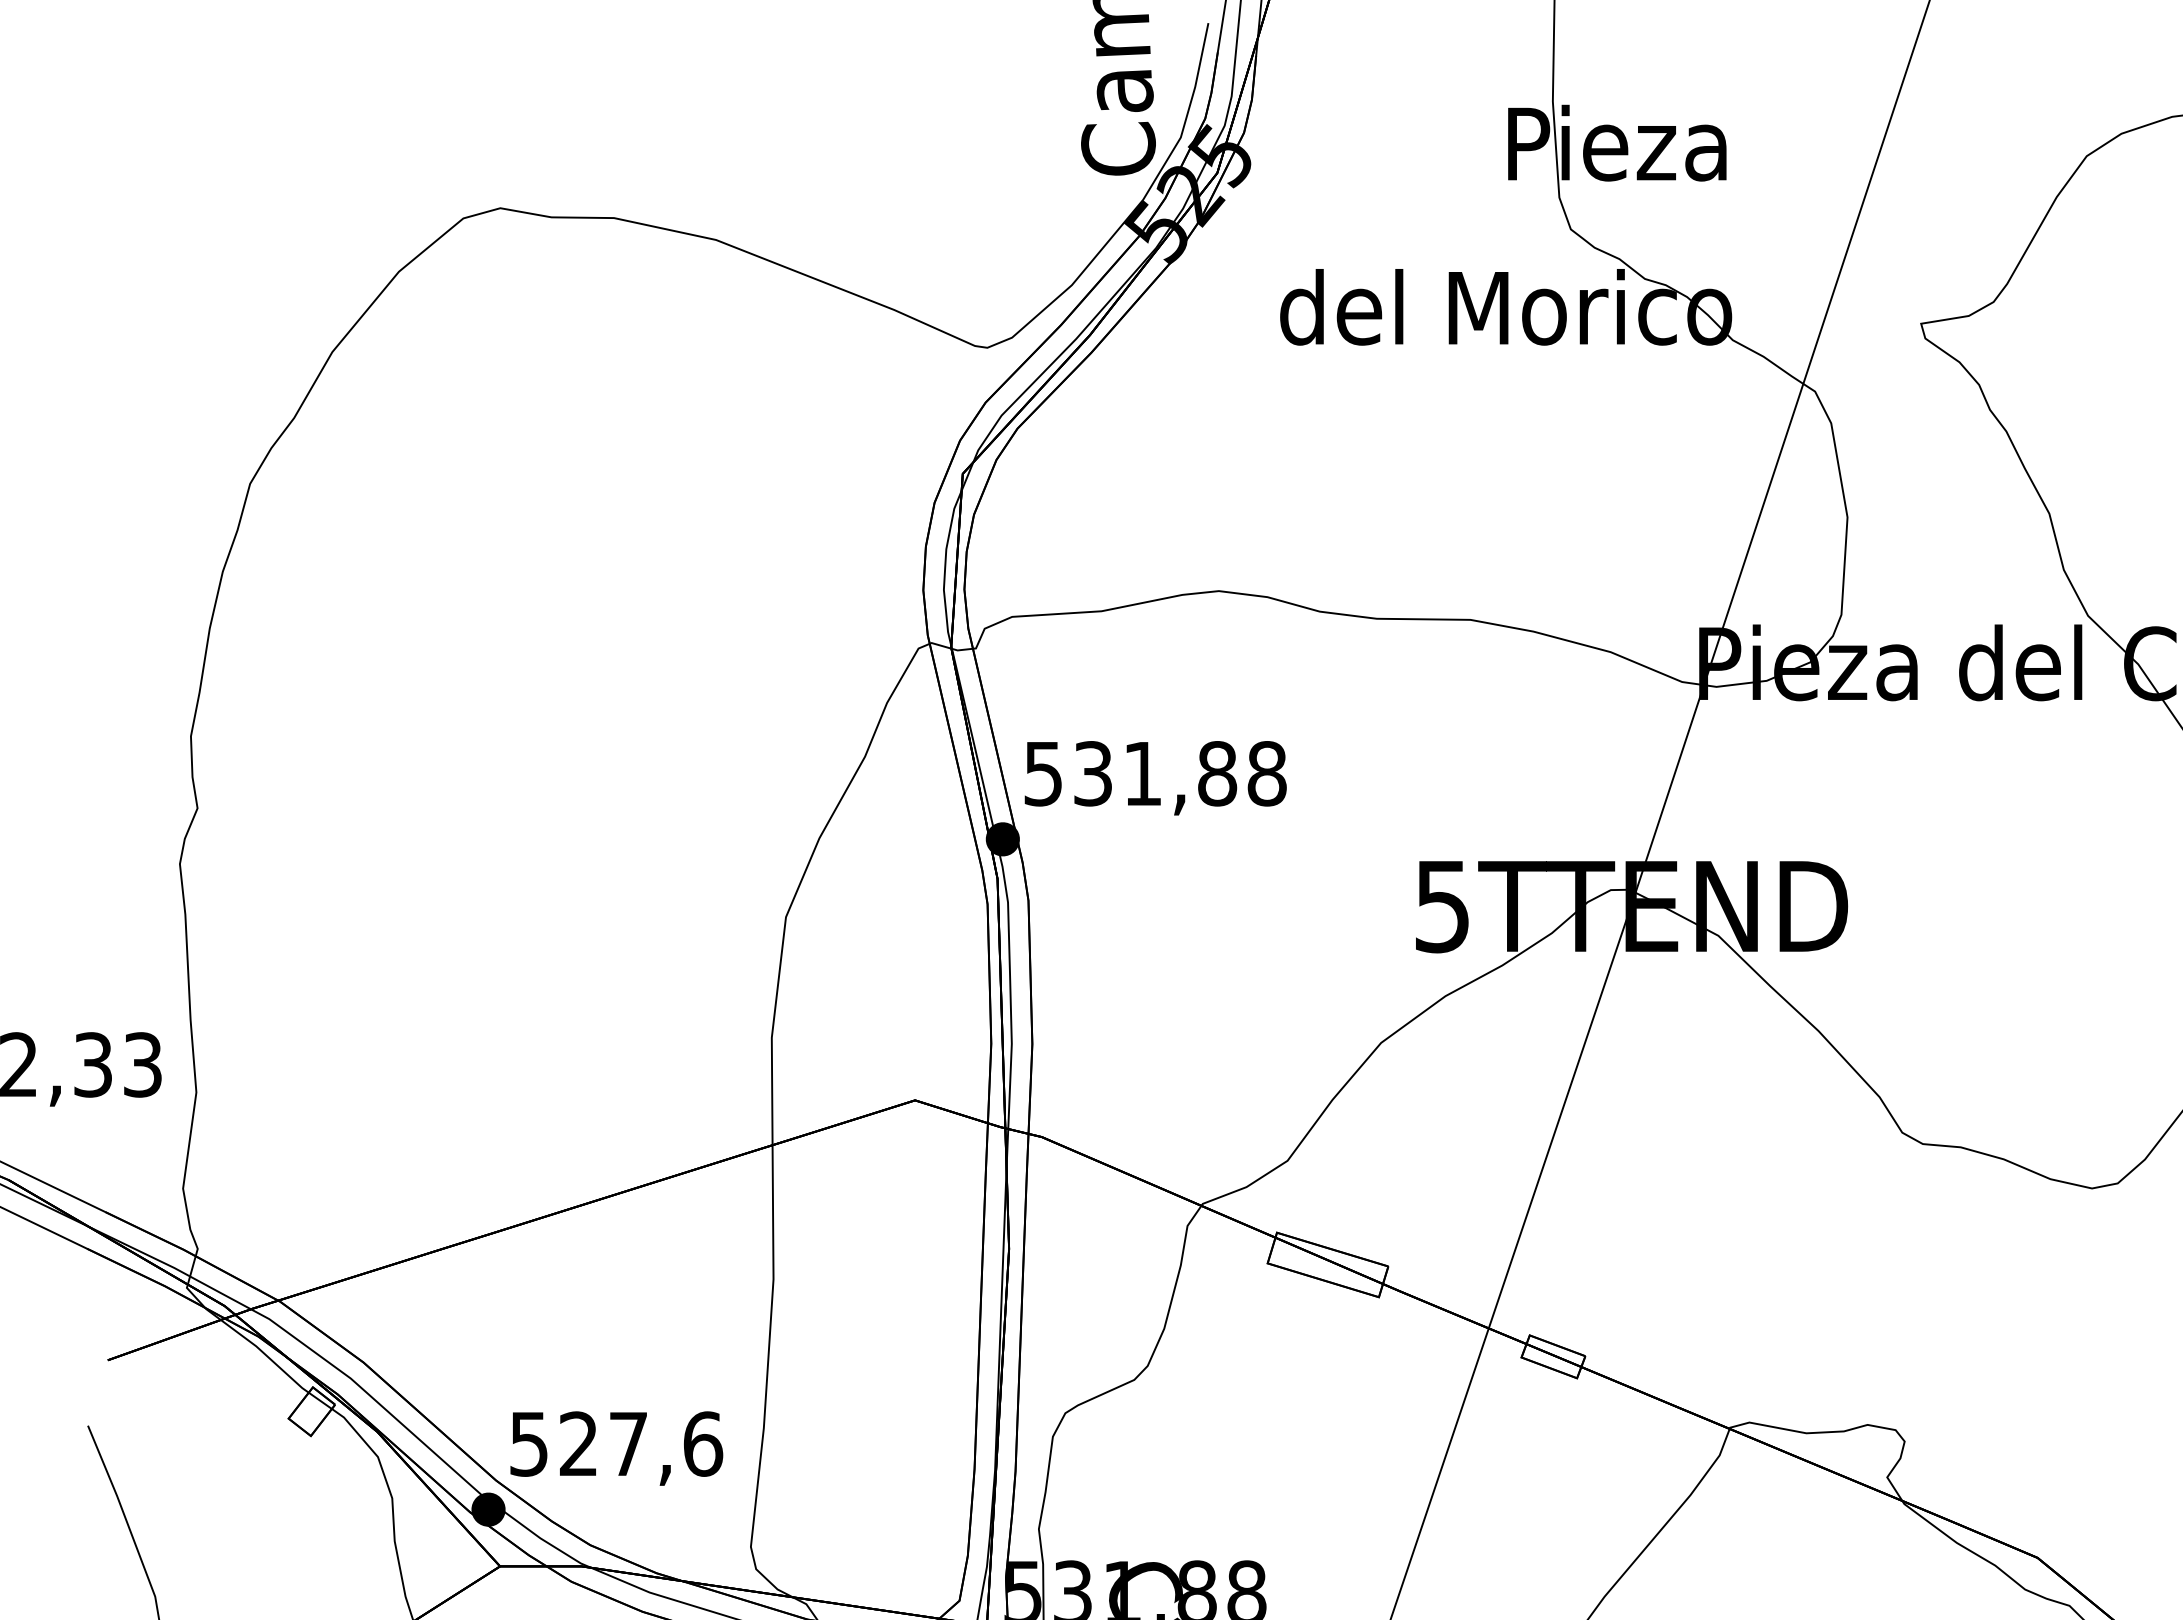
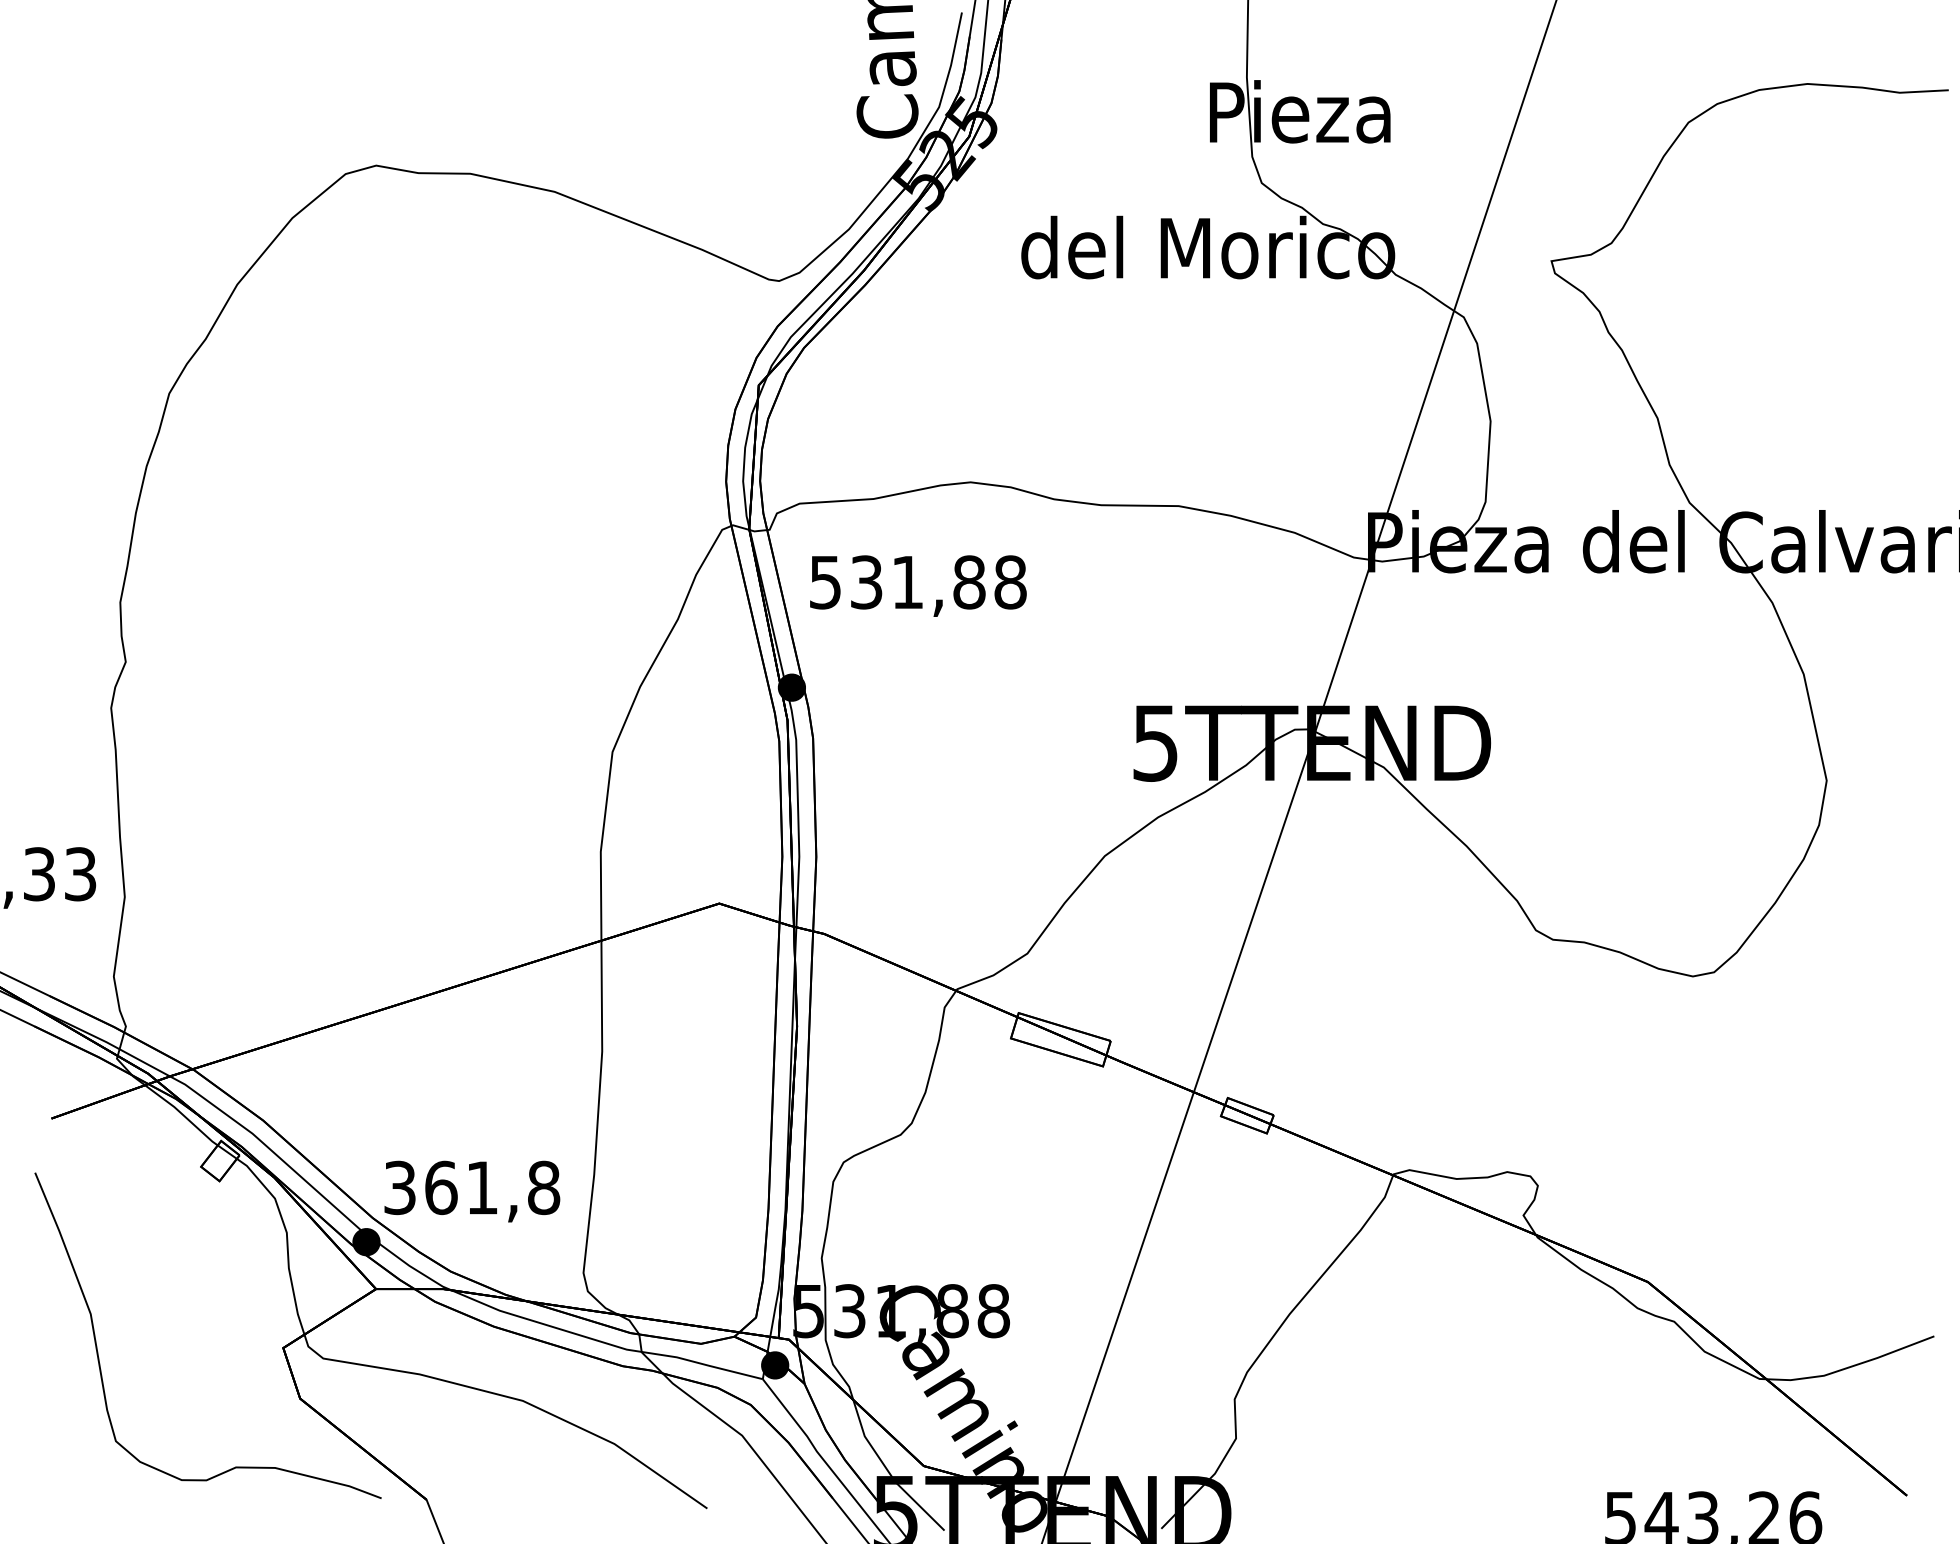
text: (1155, 777) -> (918, 585), moved
text: (616, 1443) -> (472, 1187), 527,6 -> 361,8

